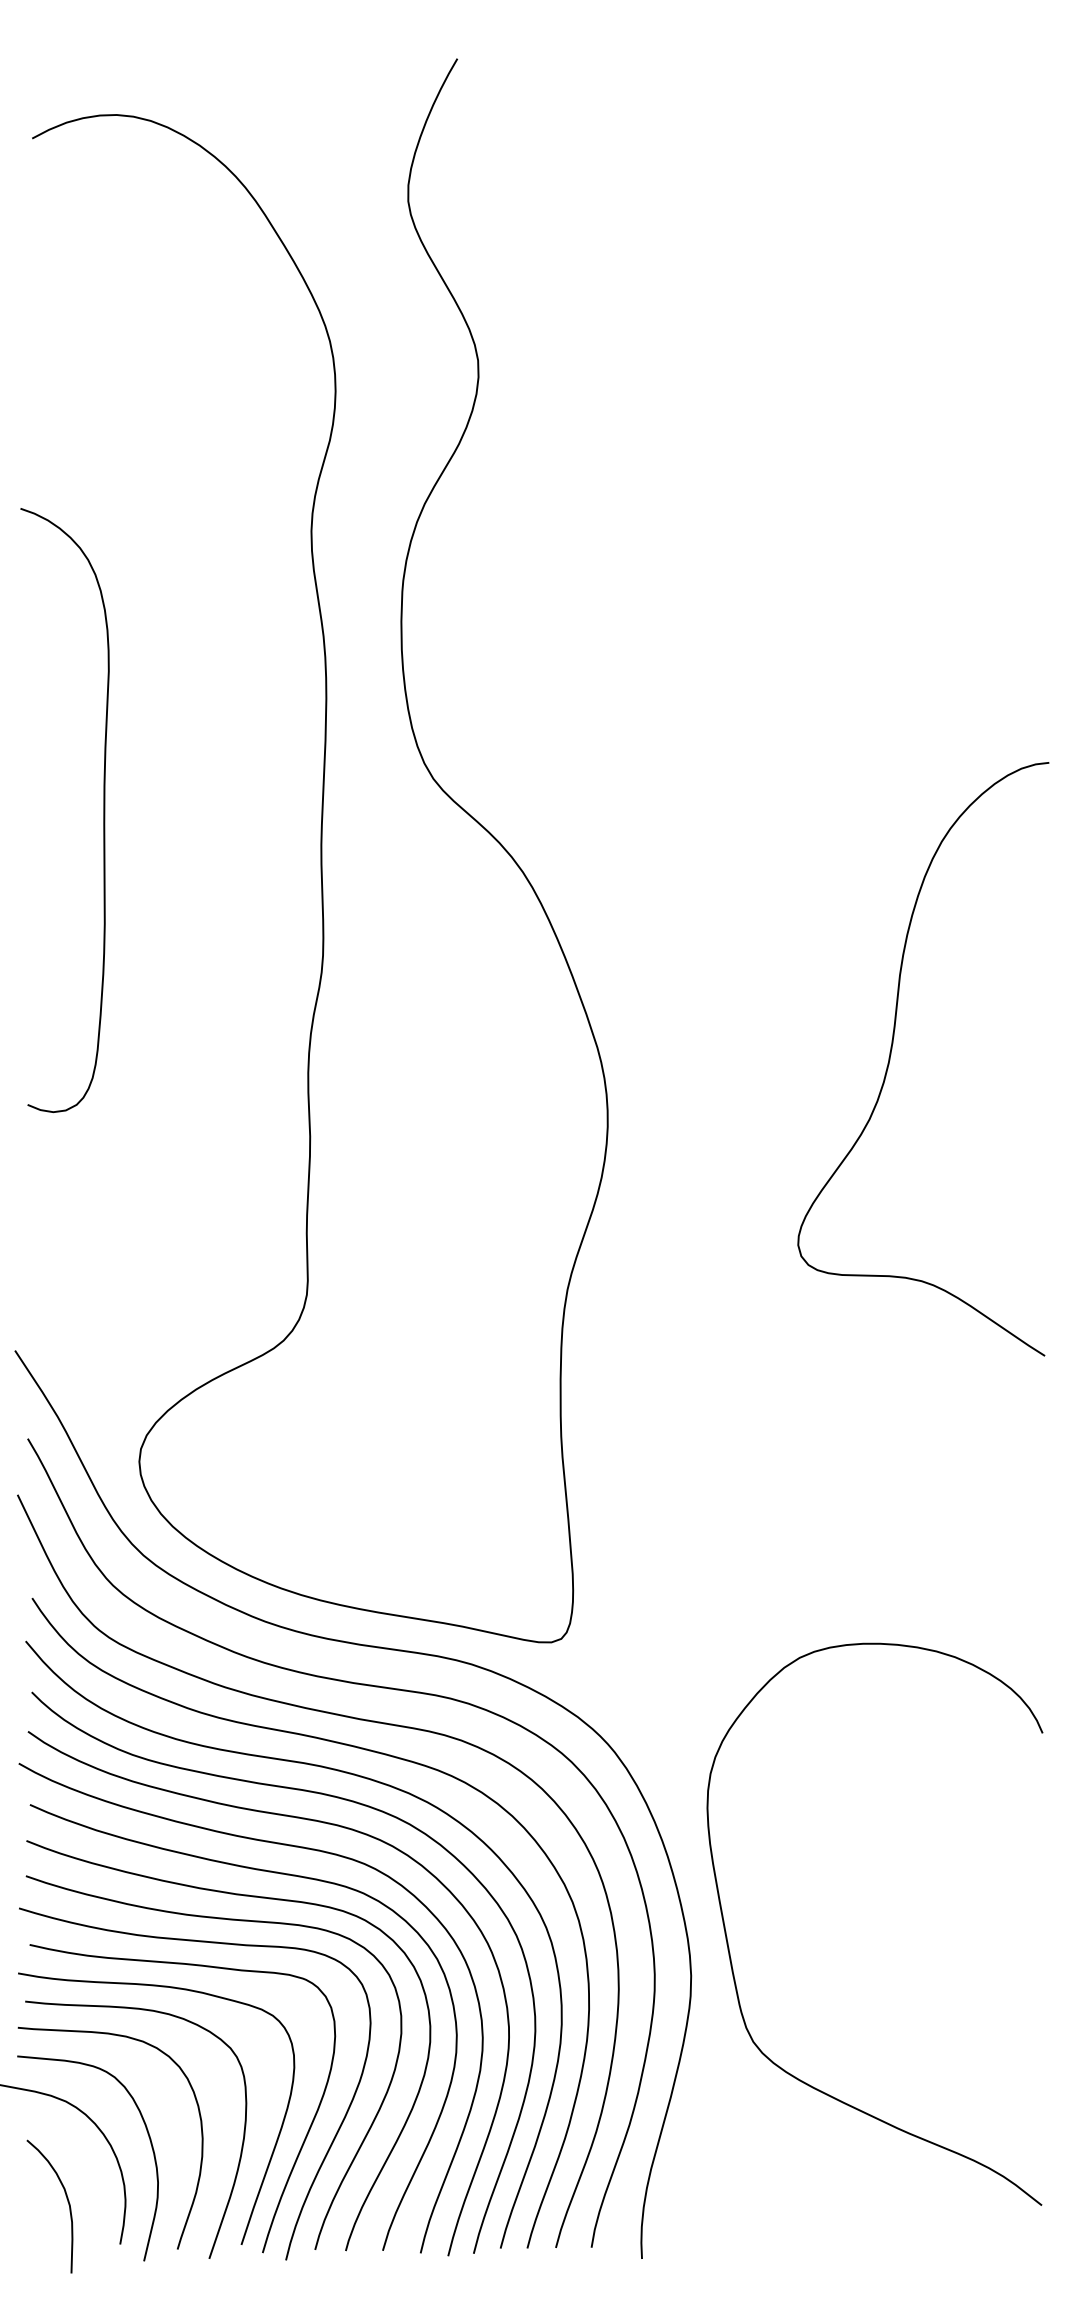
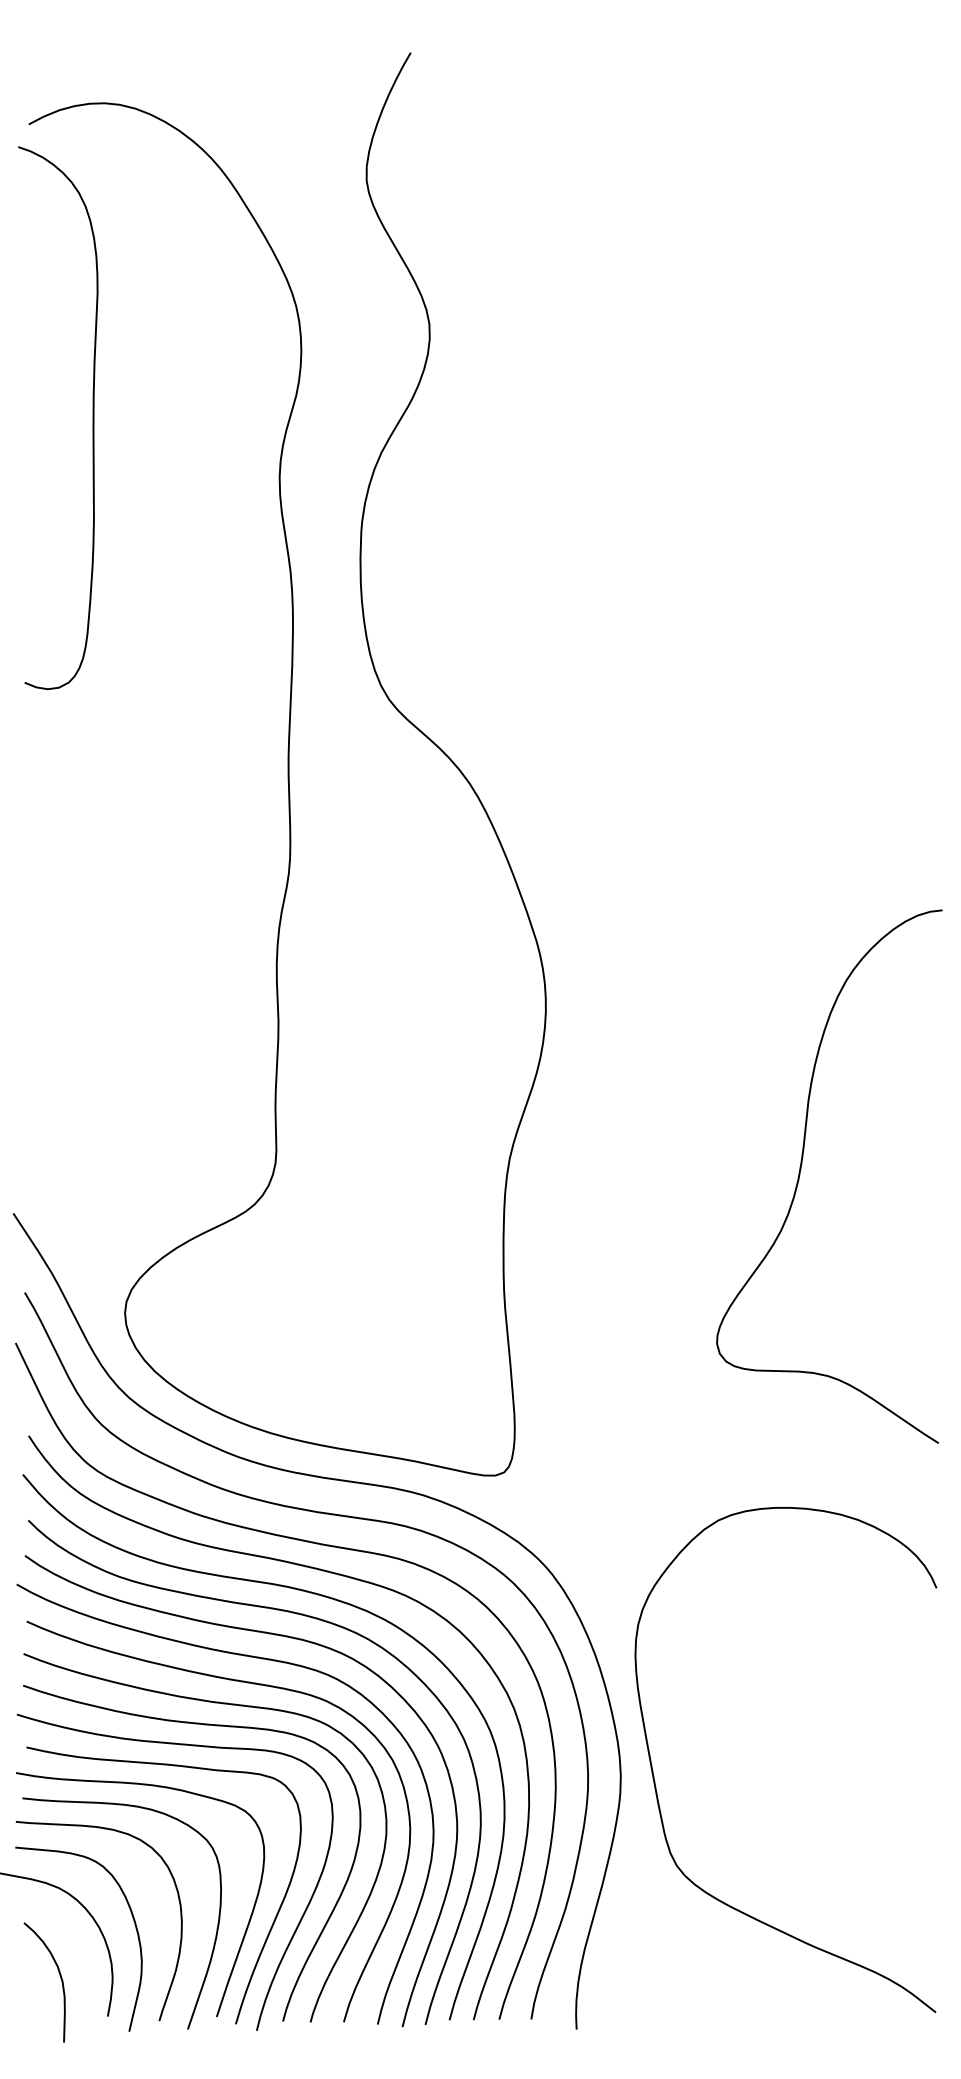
curve: (103, 810) -> (92, 418), moved
curve: (892, 1051) -> (801, 1169), moved
curve: (730, 1953) -> (656, 1786), moved

